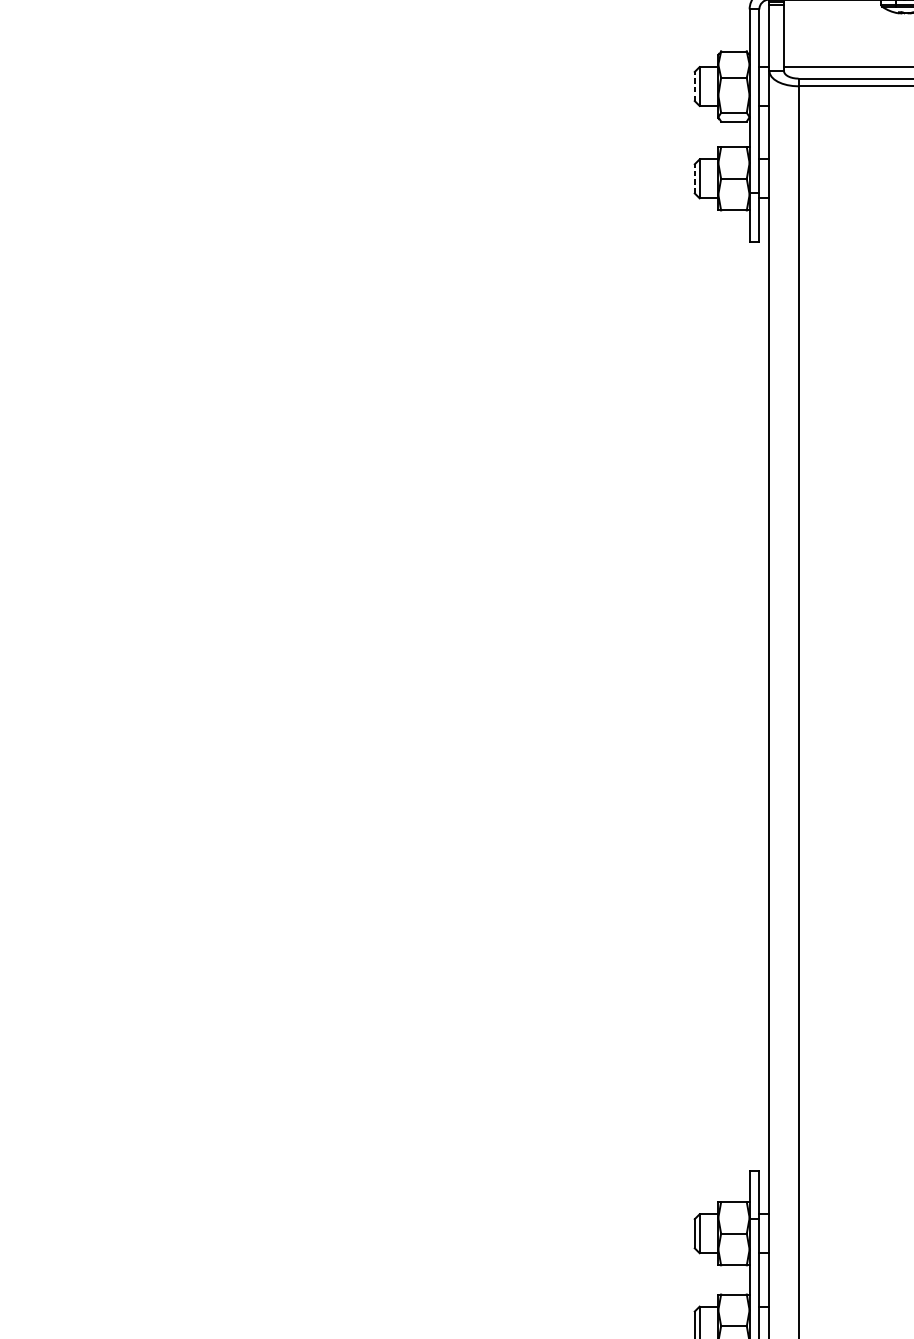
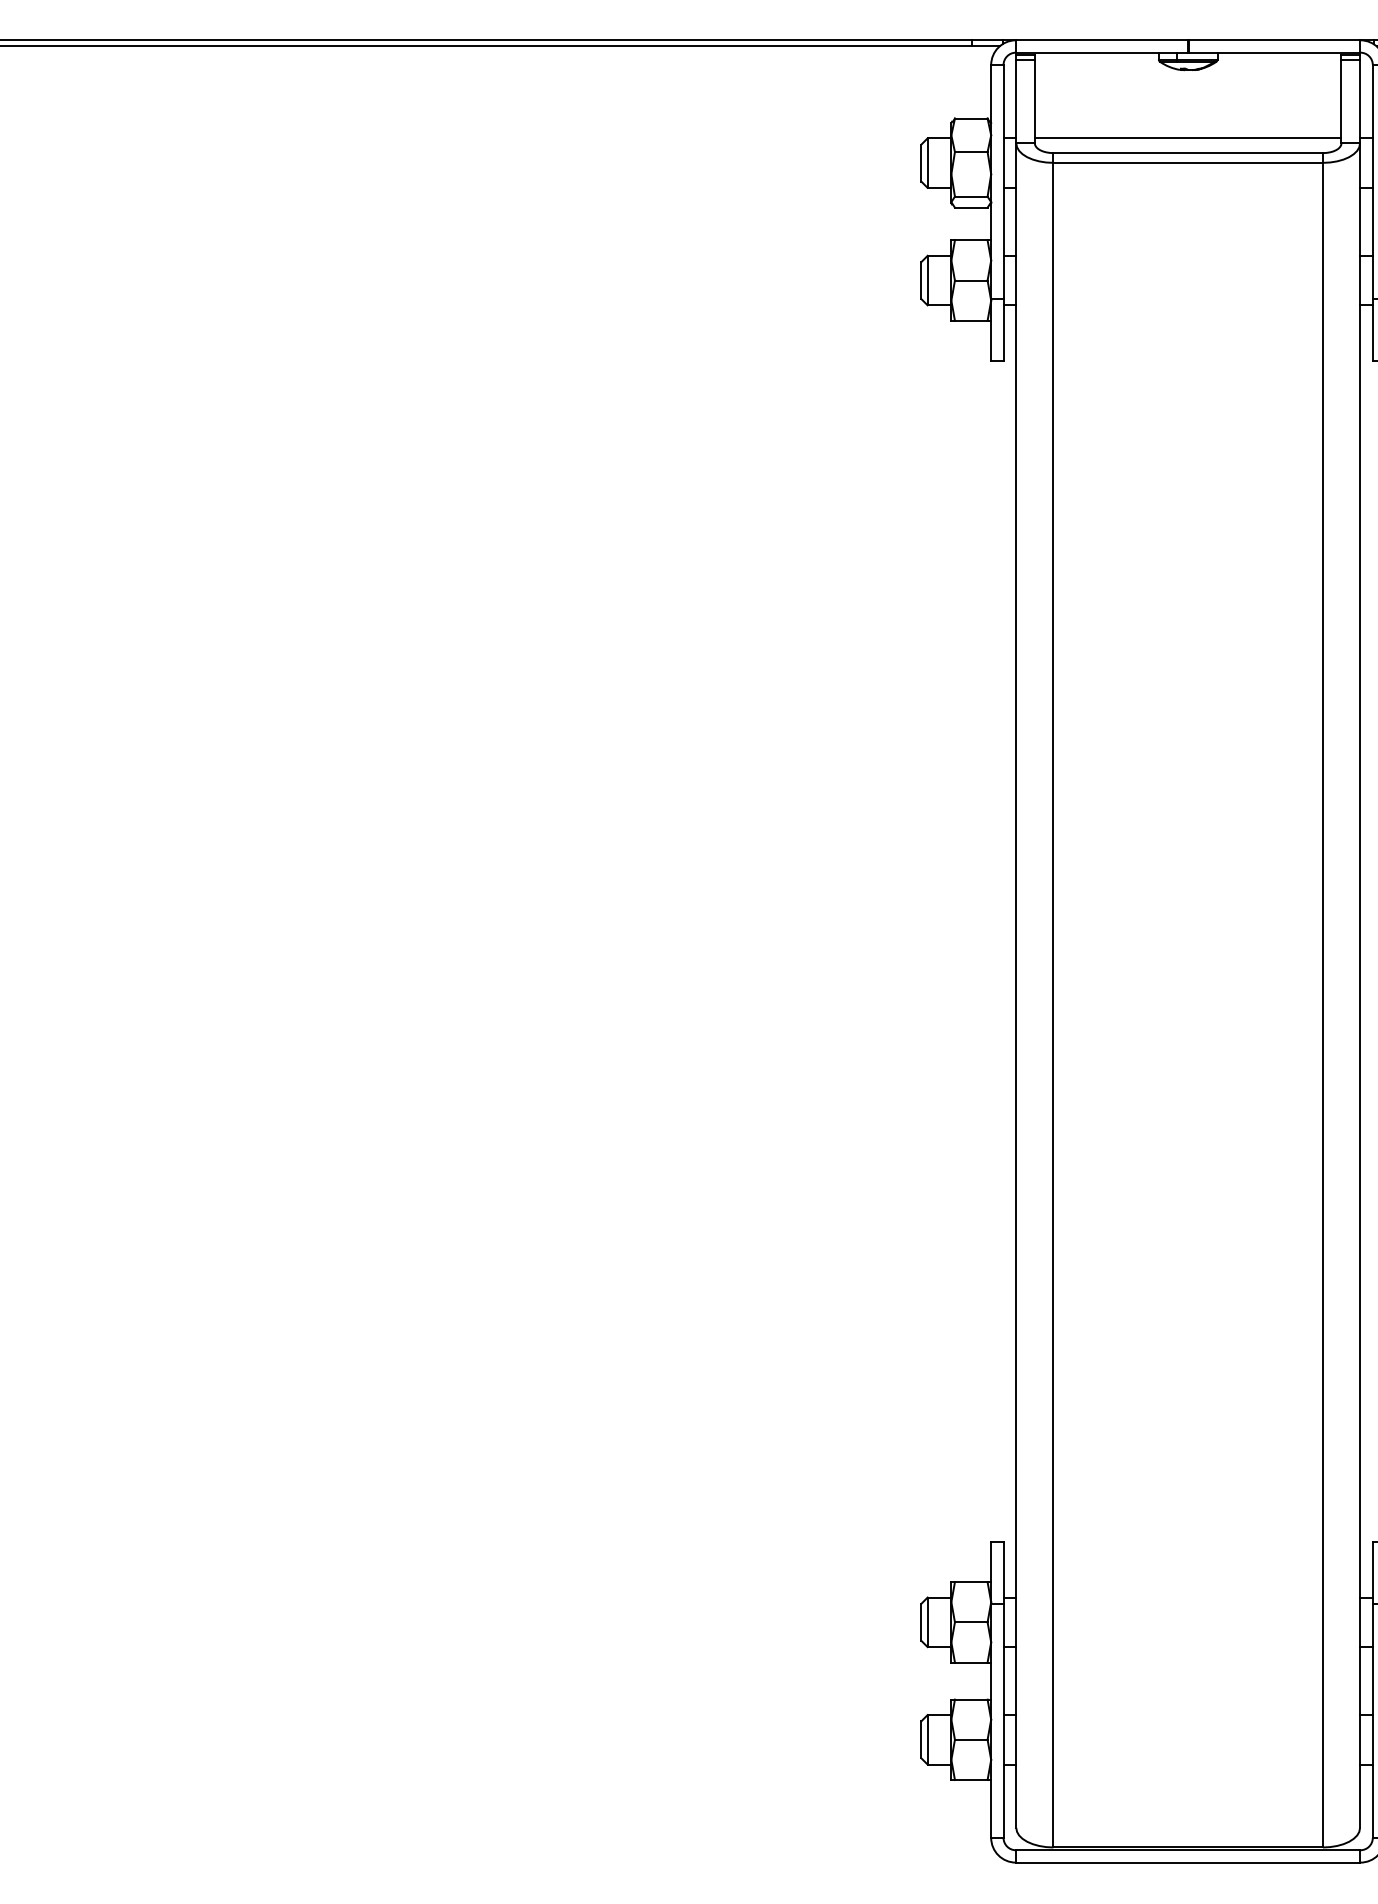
line: (694, 86) -> (921, 163), dashed -> solid
line: (694, 178) -> (921, 280), dashed -> solid

